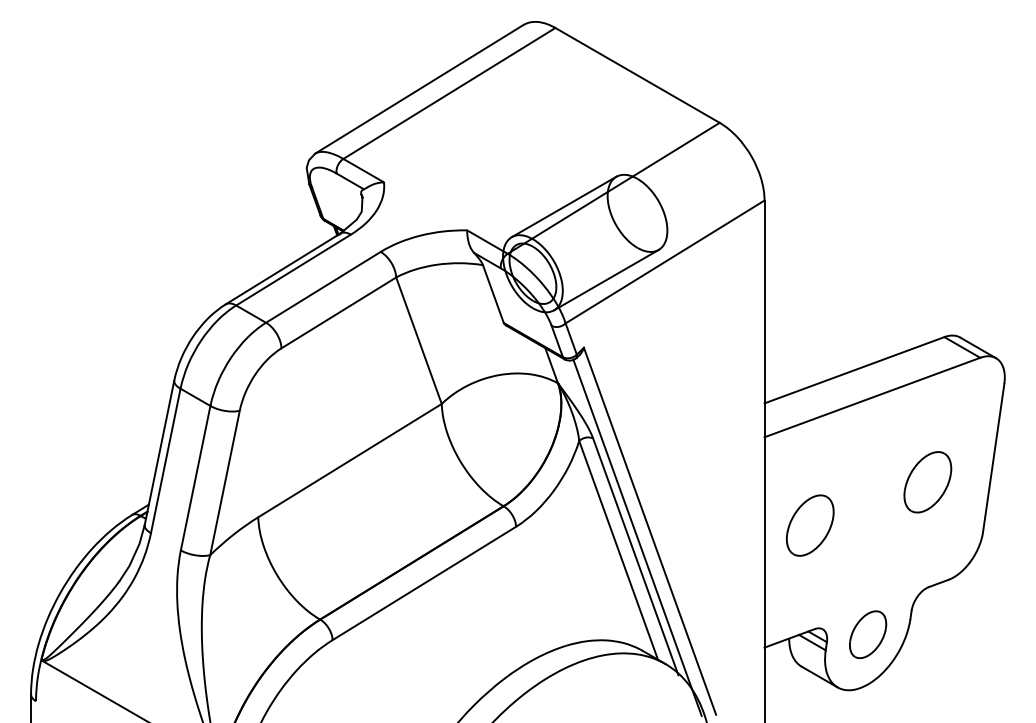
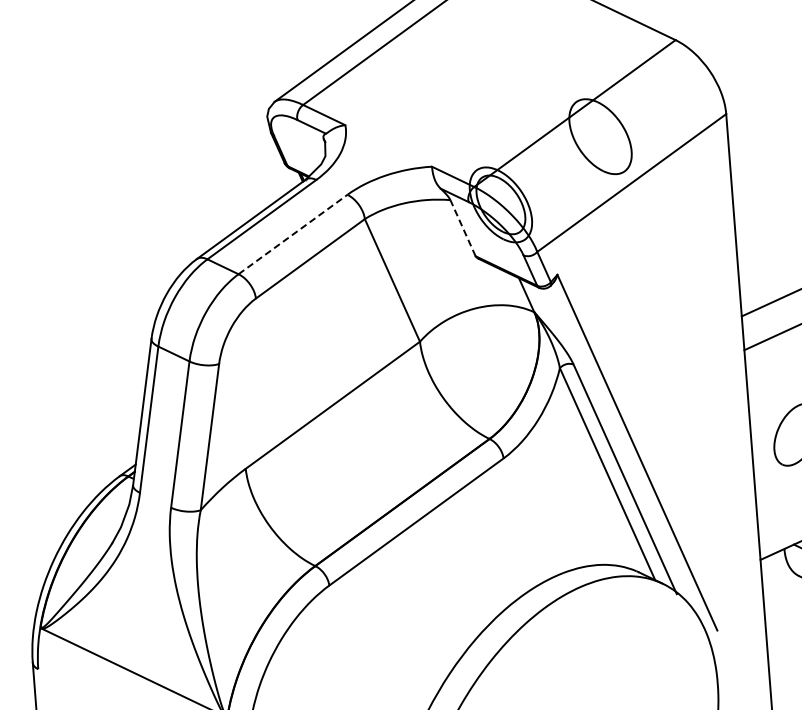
line: (563, 206) -> (526, 135), removed
line: (606, 279) -> (574, 205), removed
line: (323, 287) -> (293, 234), solid -> dashed
line: (493, 294) -> (463, 228), solid -> dashed
line: (637, 537) -> (625, 459), removed

